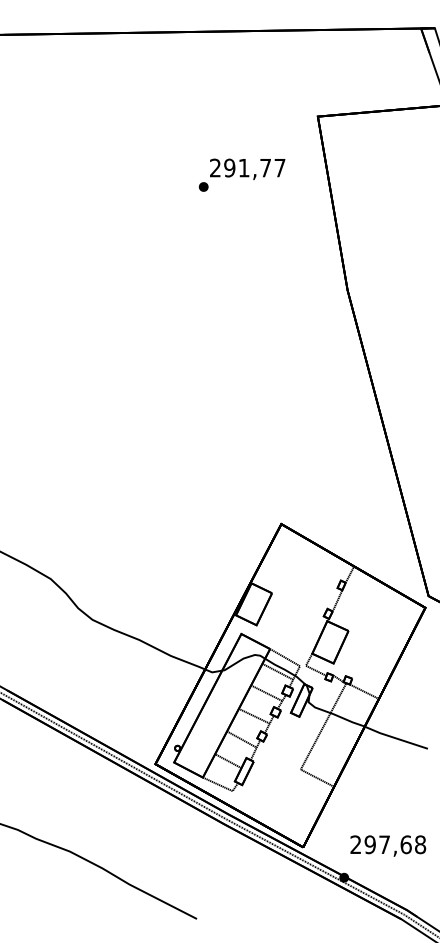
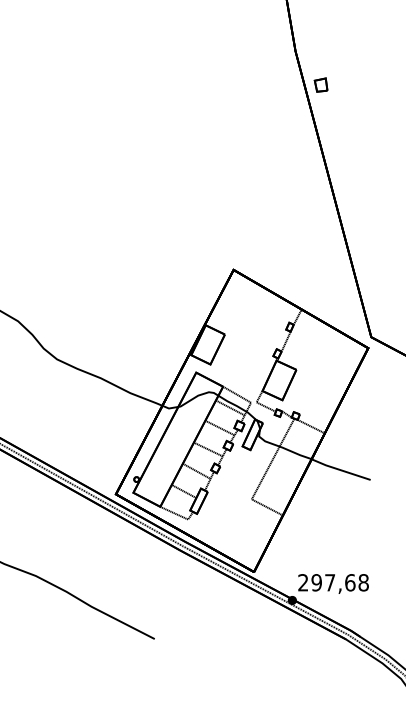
part: (374, 326) -> (320, 85), added
text: (388, 845) -> (333, 583), moved

